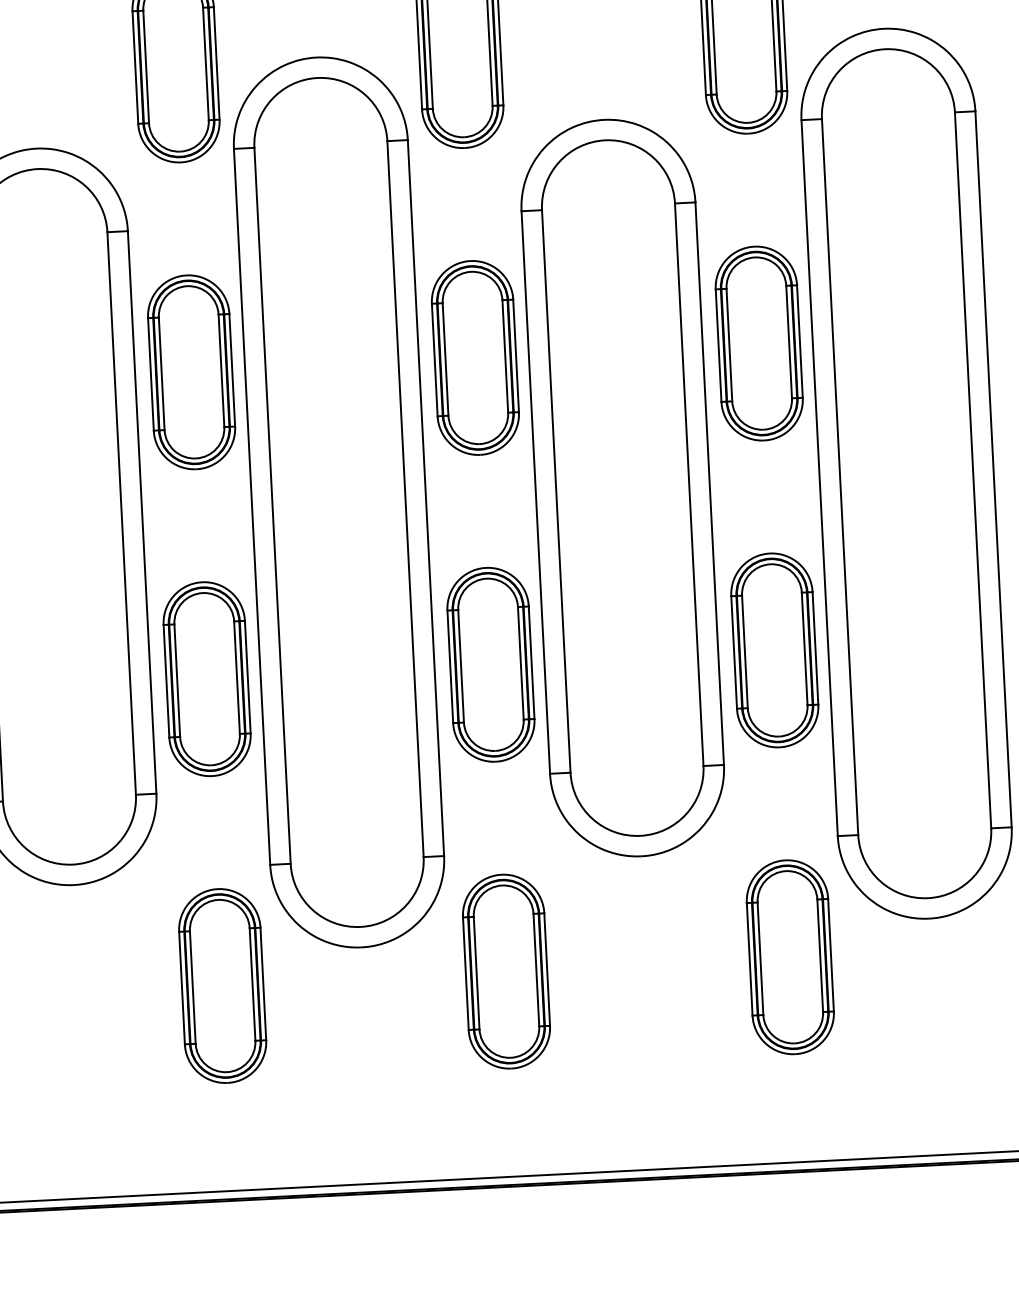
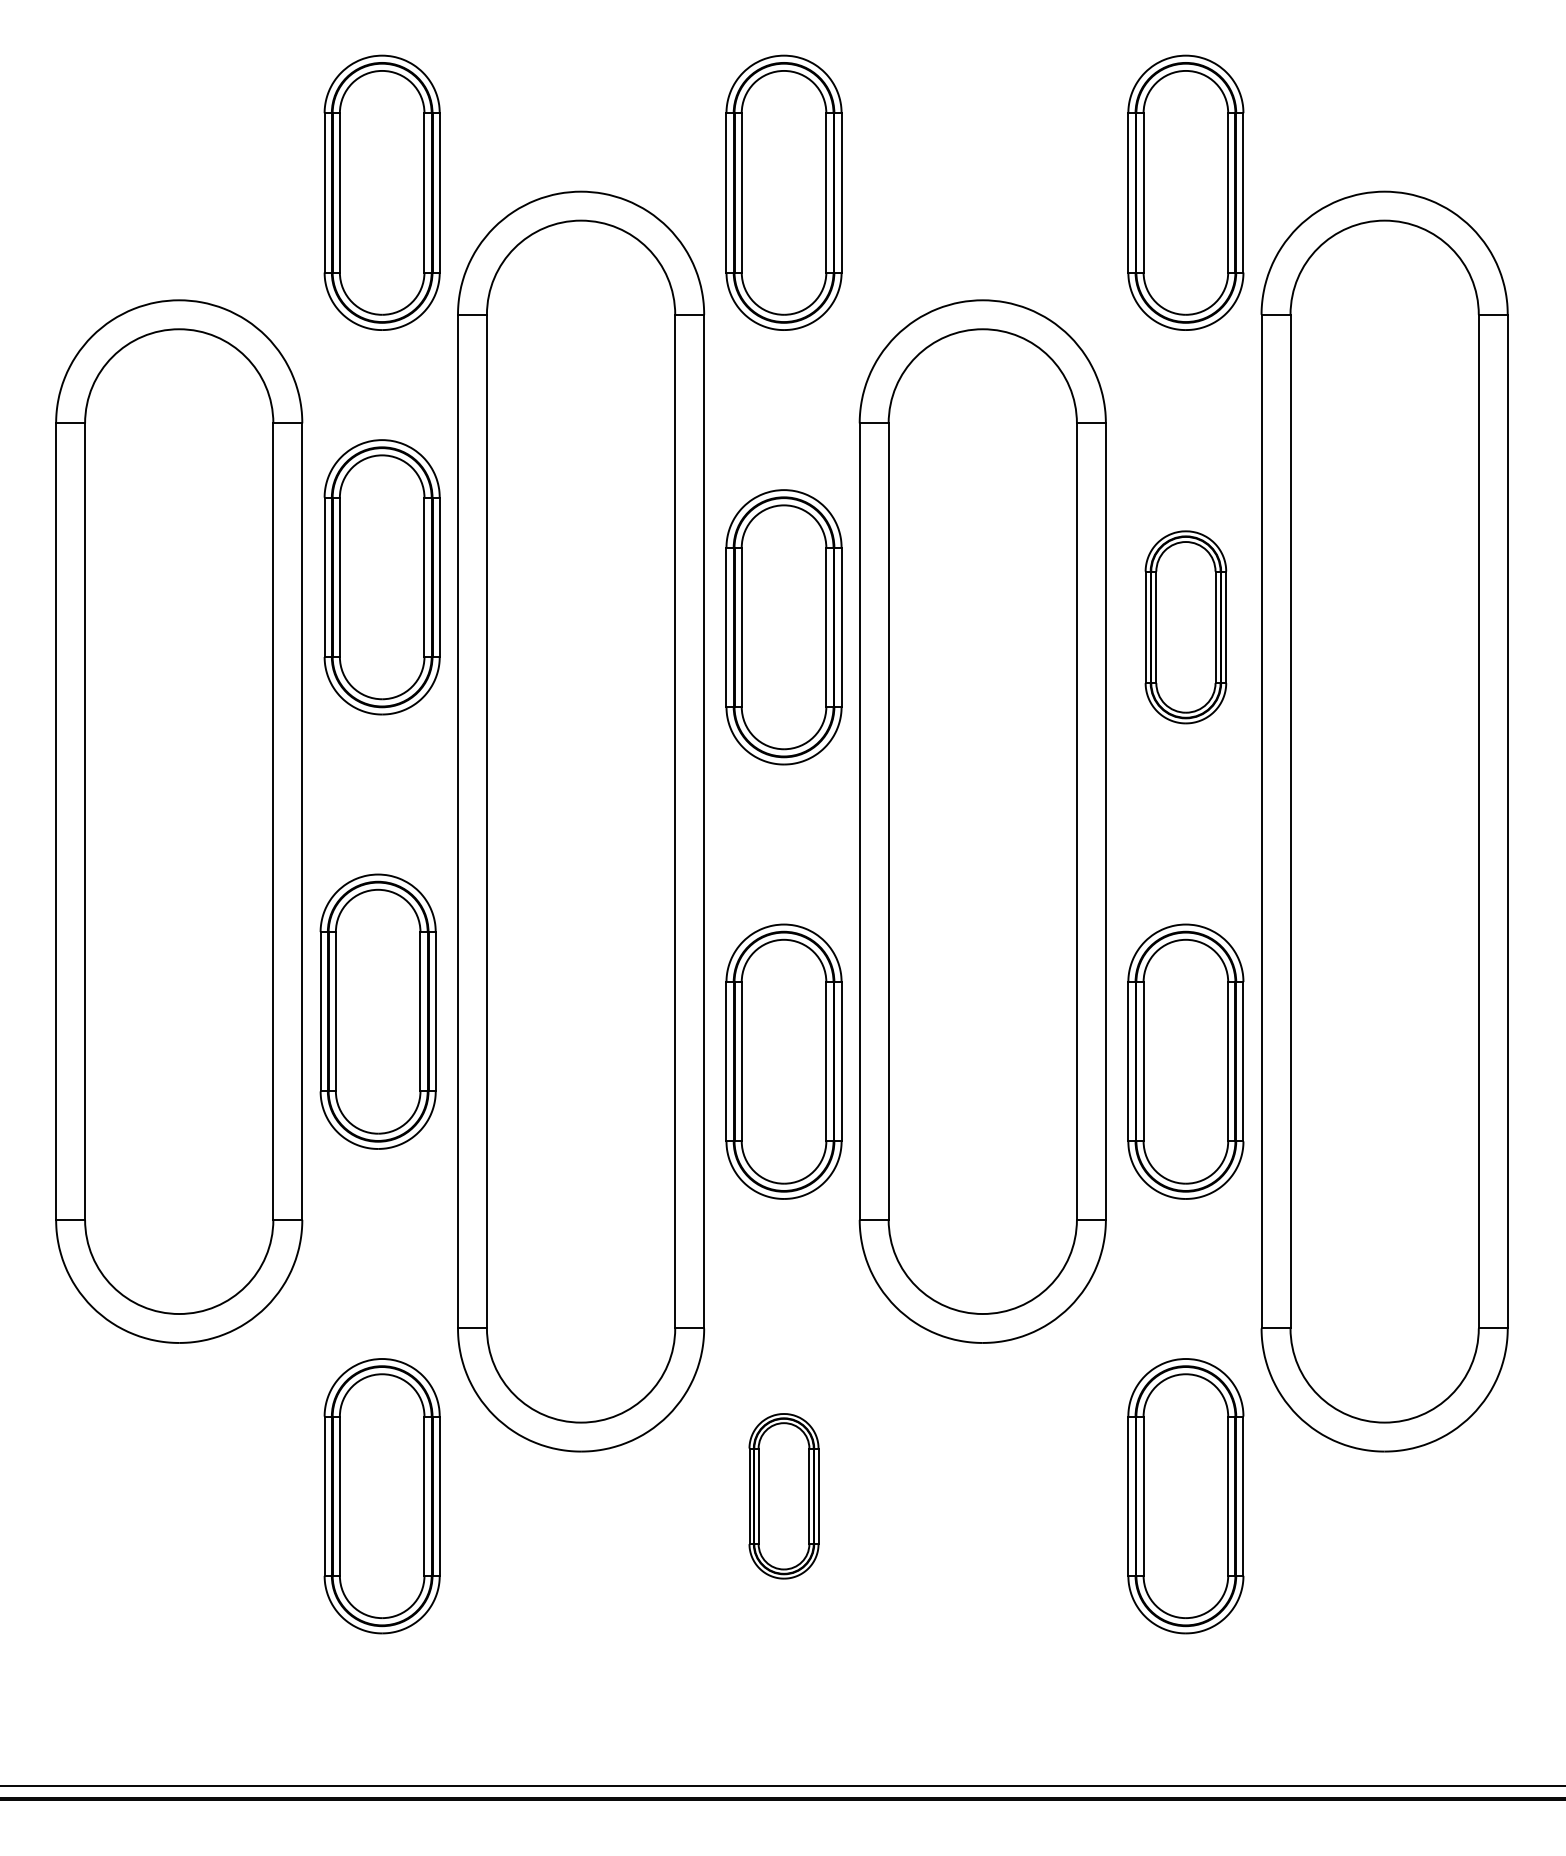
part: (758, 343) -> (1185, 627), size x0.7
part: (191, 372) -> (381, 577), moved
part: (206, 679) -> (377, 1011), moved
part: (506, 971) -> (783, 1496), size x0.6

